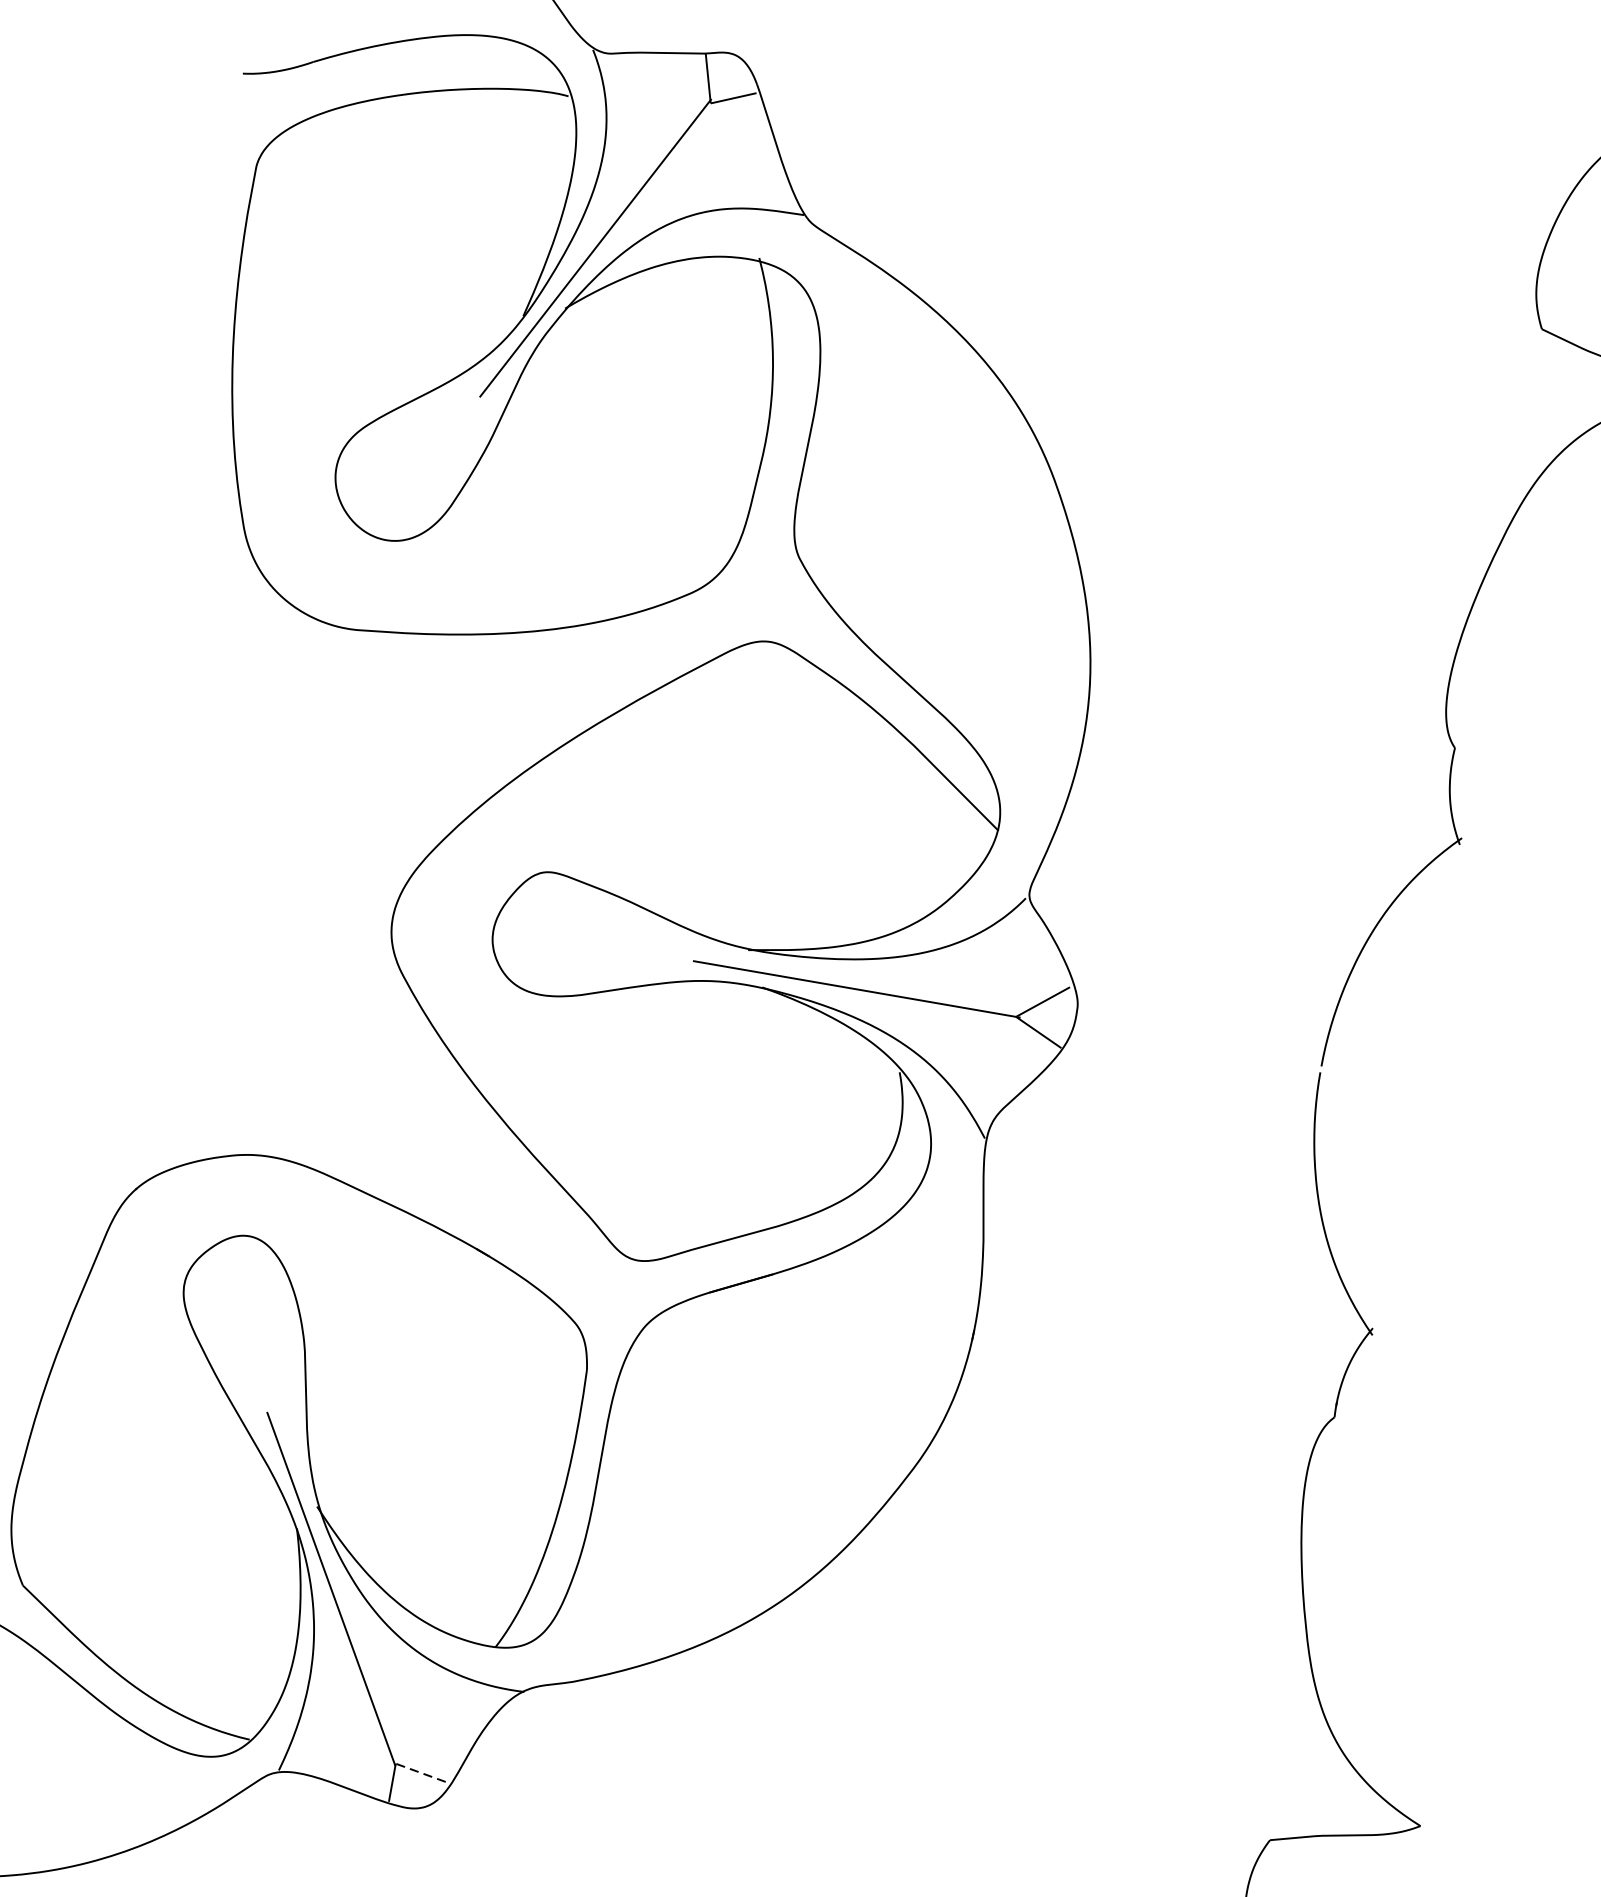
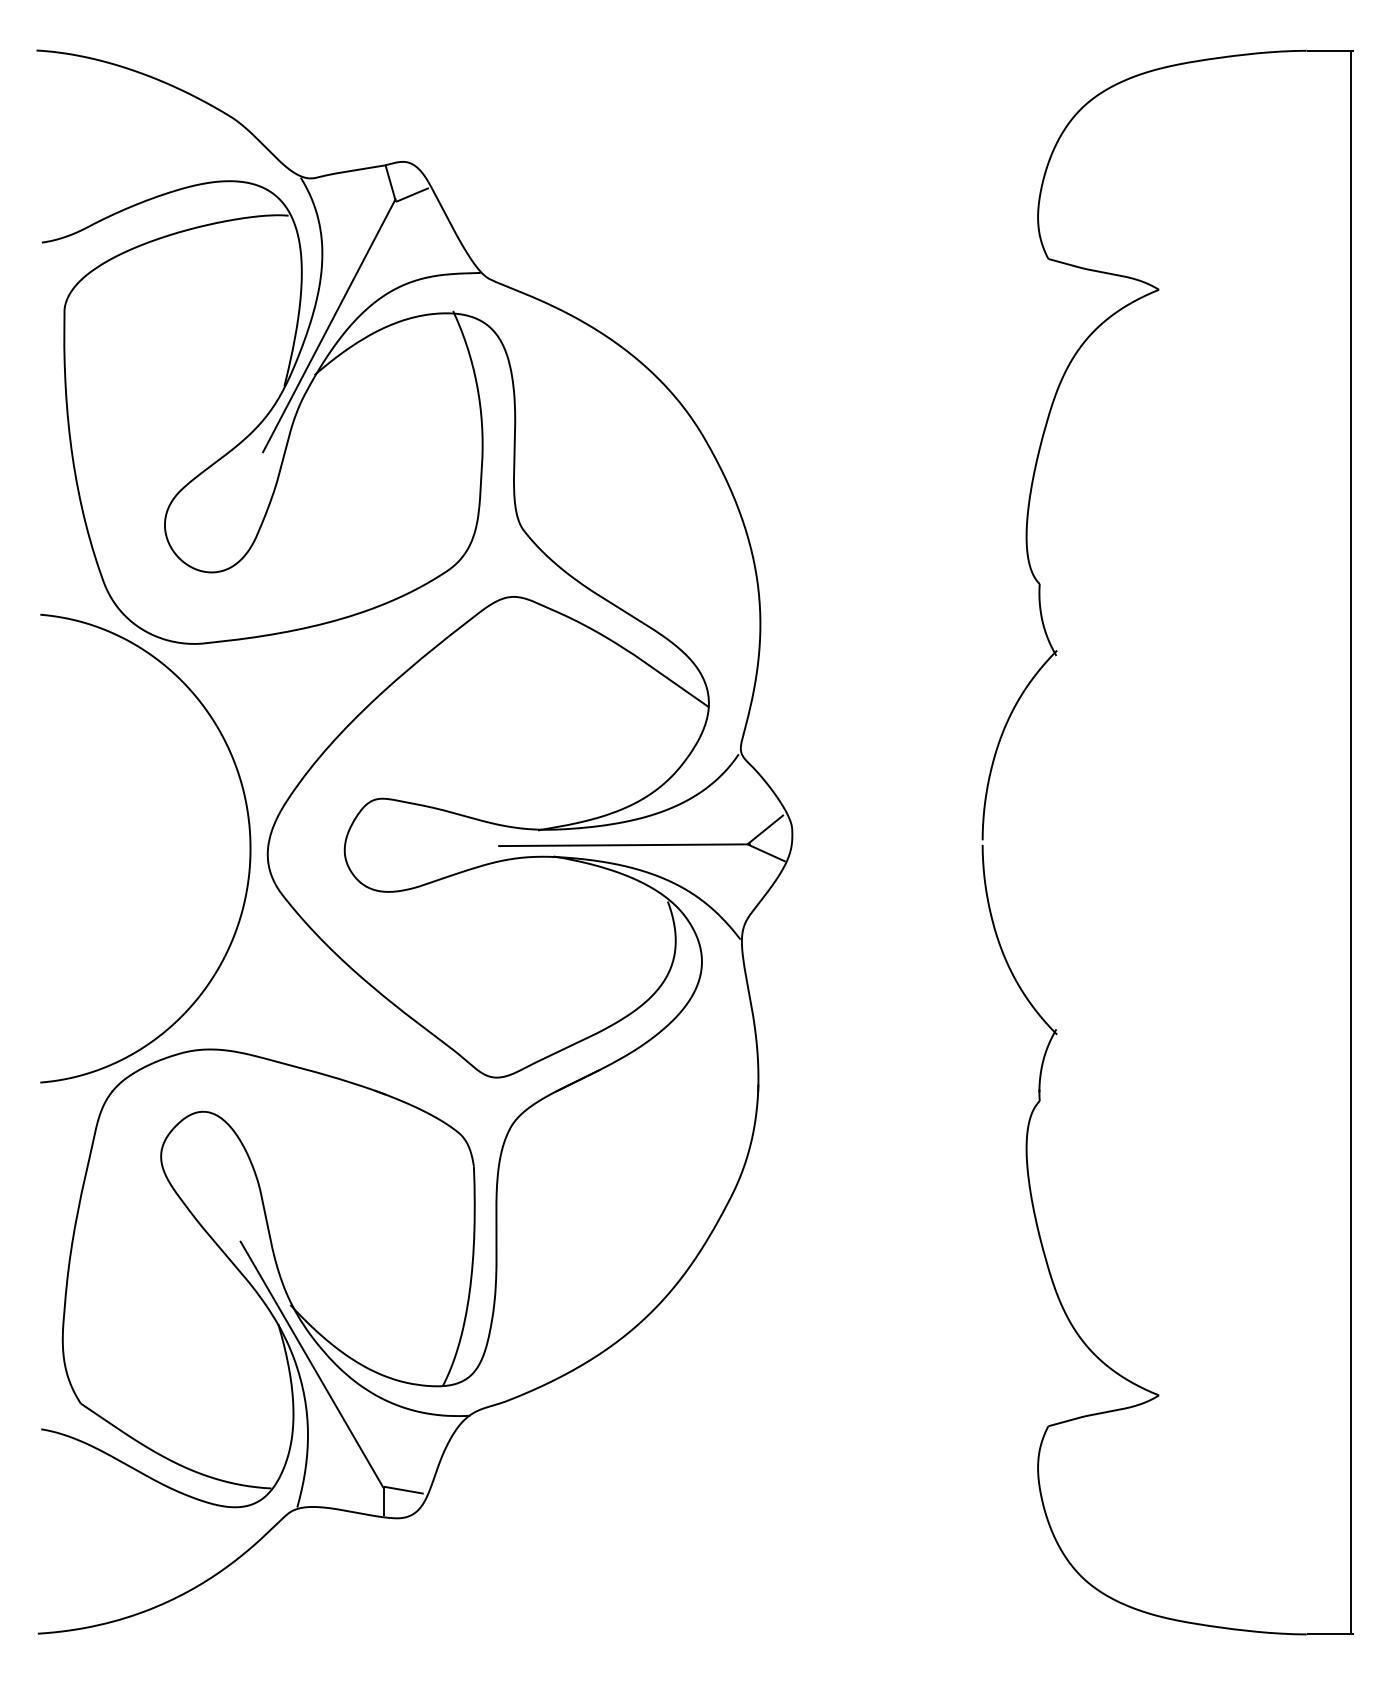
curve: (370, 906) -> (249, 848), added
line: (420, 1773) -> (403, 1490), dashed -> solid

